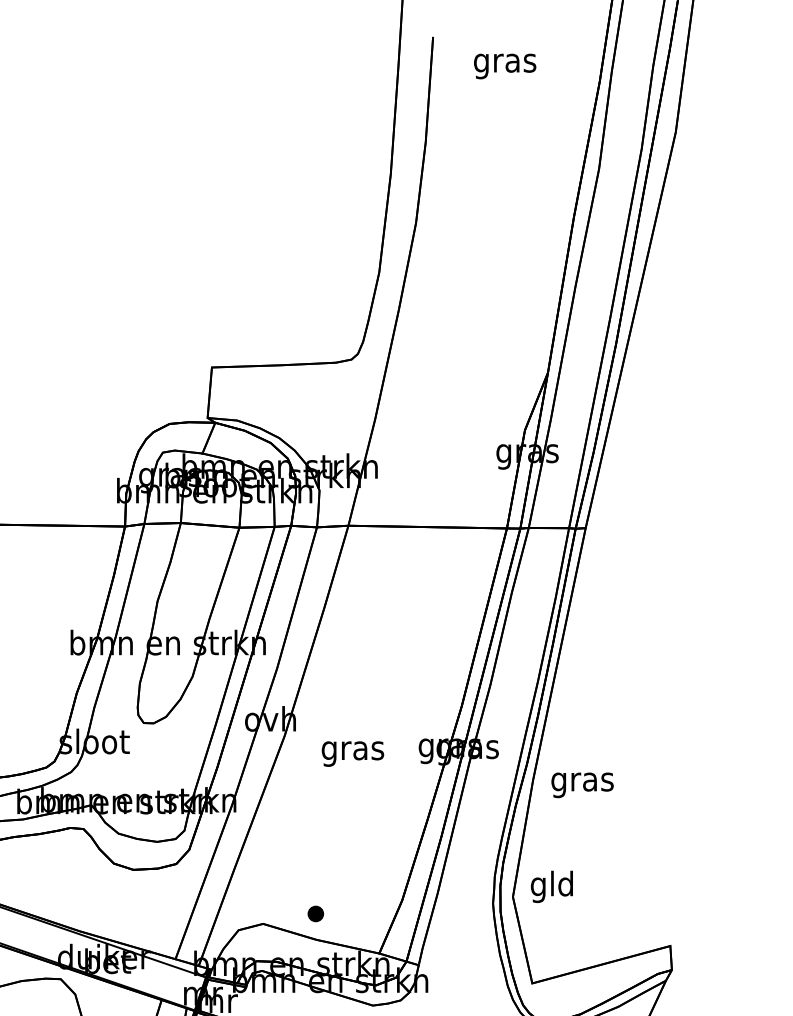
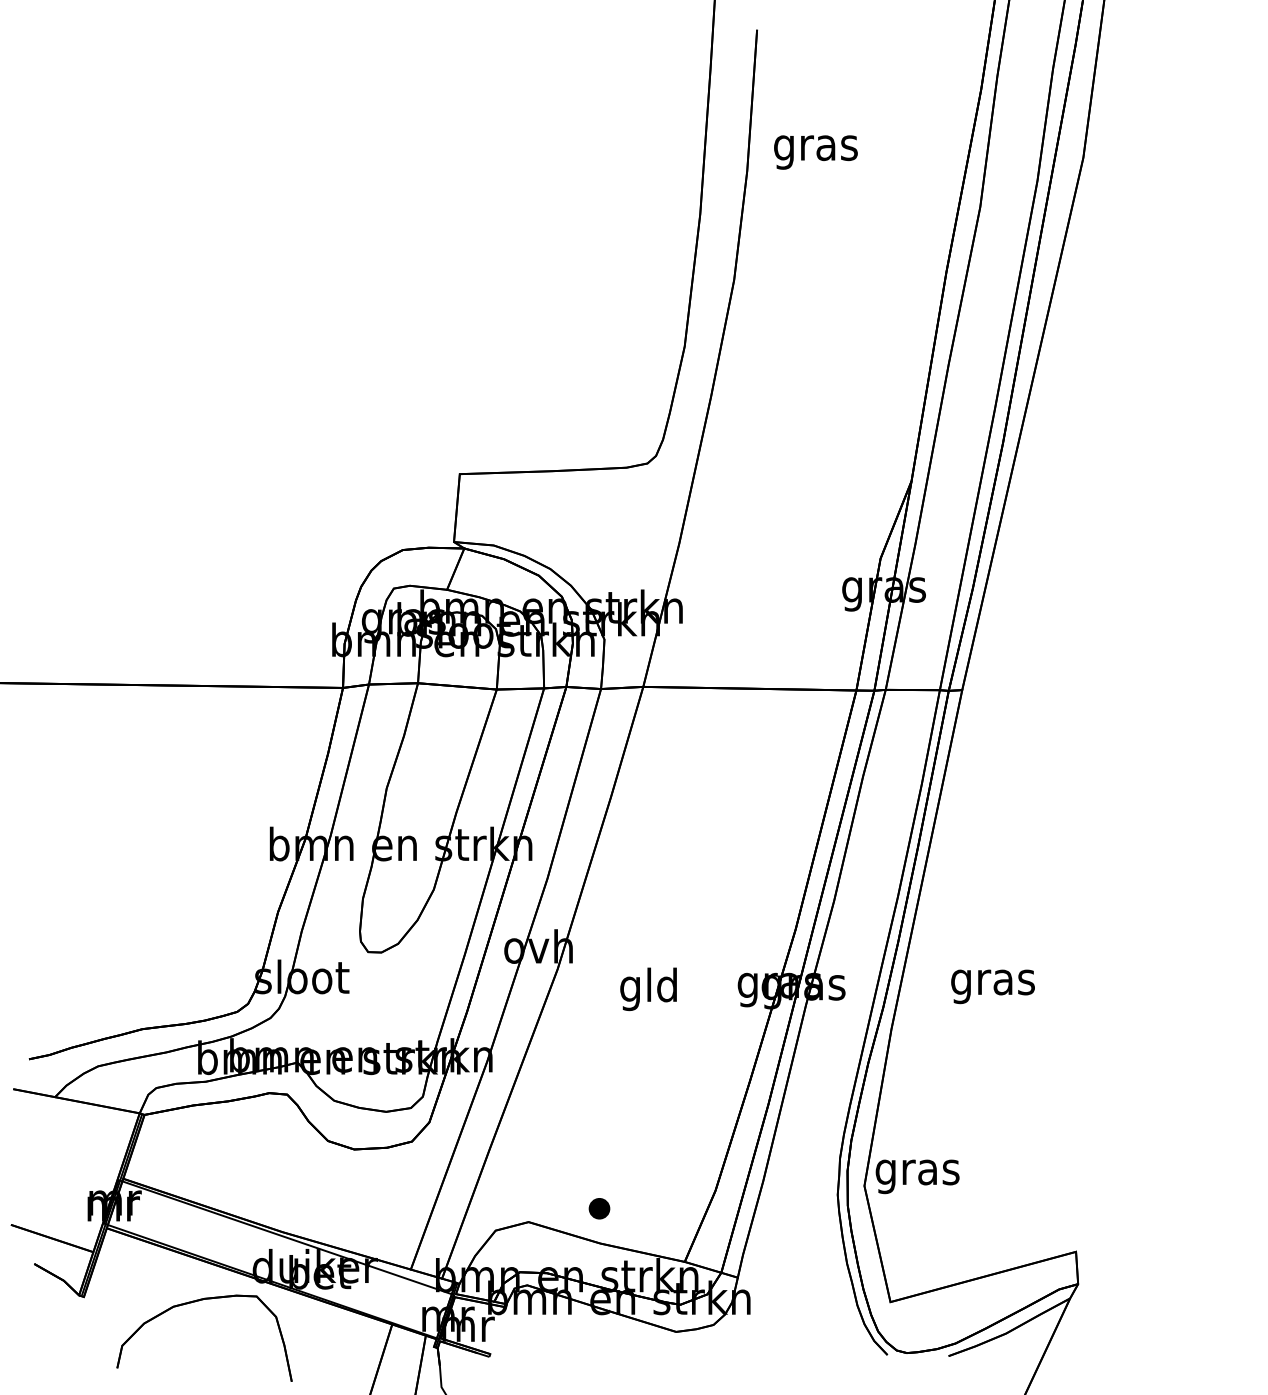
text: (504, 66) -> (815, 152), moved
text: (353, 750) -> (649, 989), gras -> gld
text: (582, 785) -> (992, 986), moved
text: (552, 887) -> (917, 1172), gld -> gras

